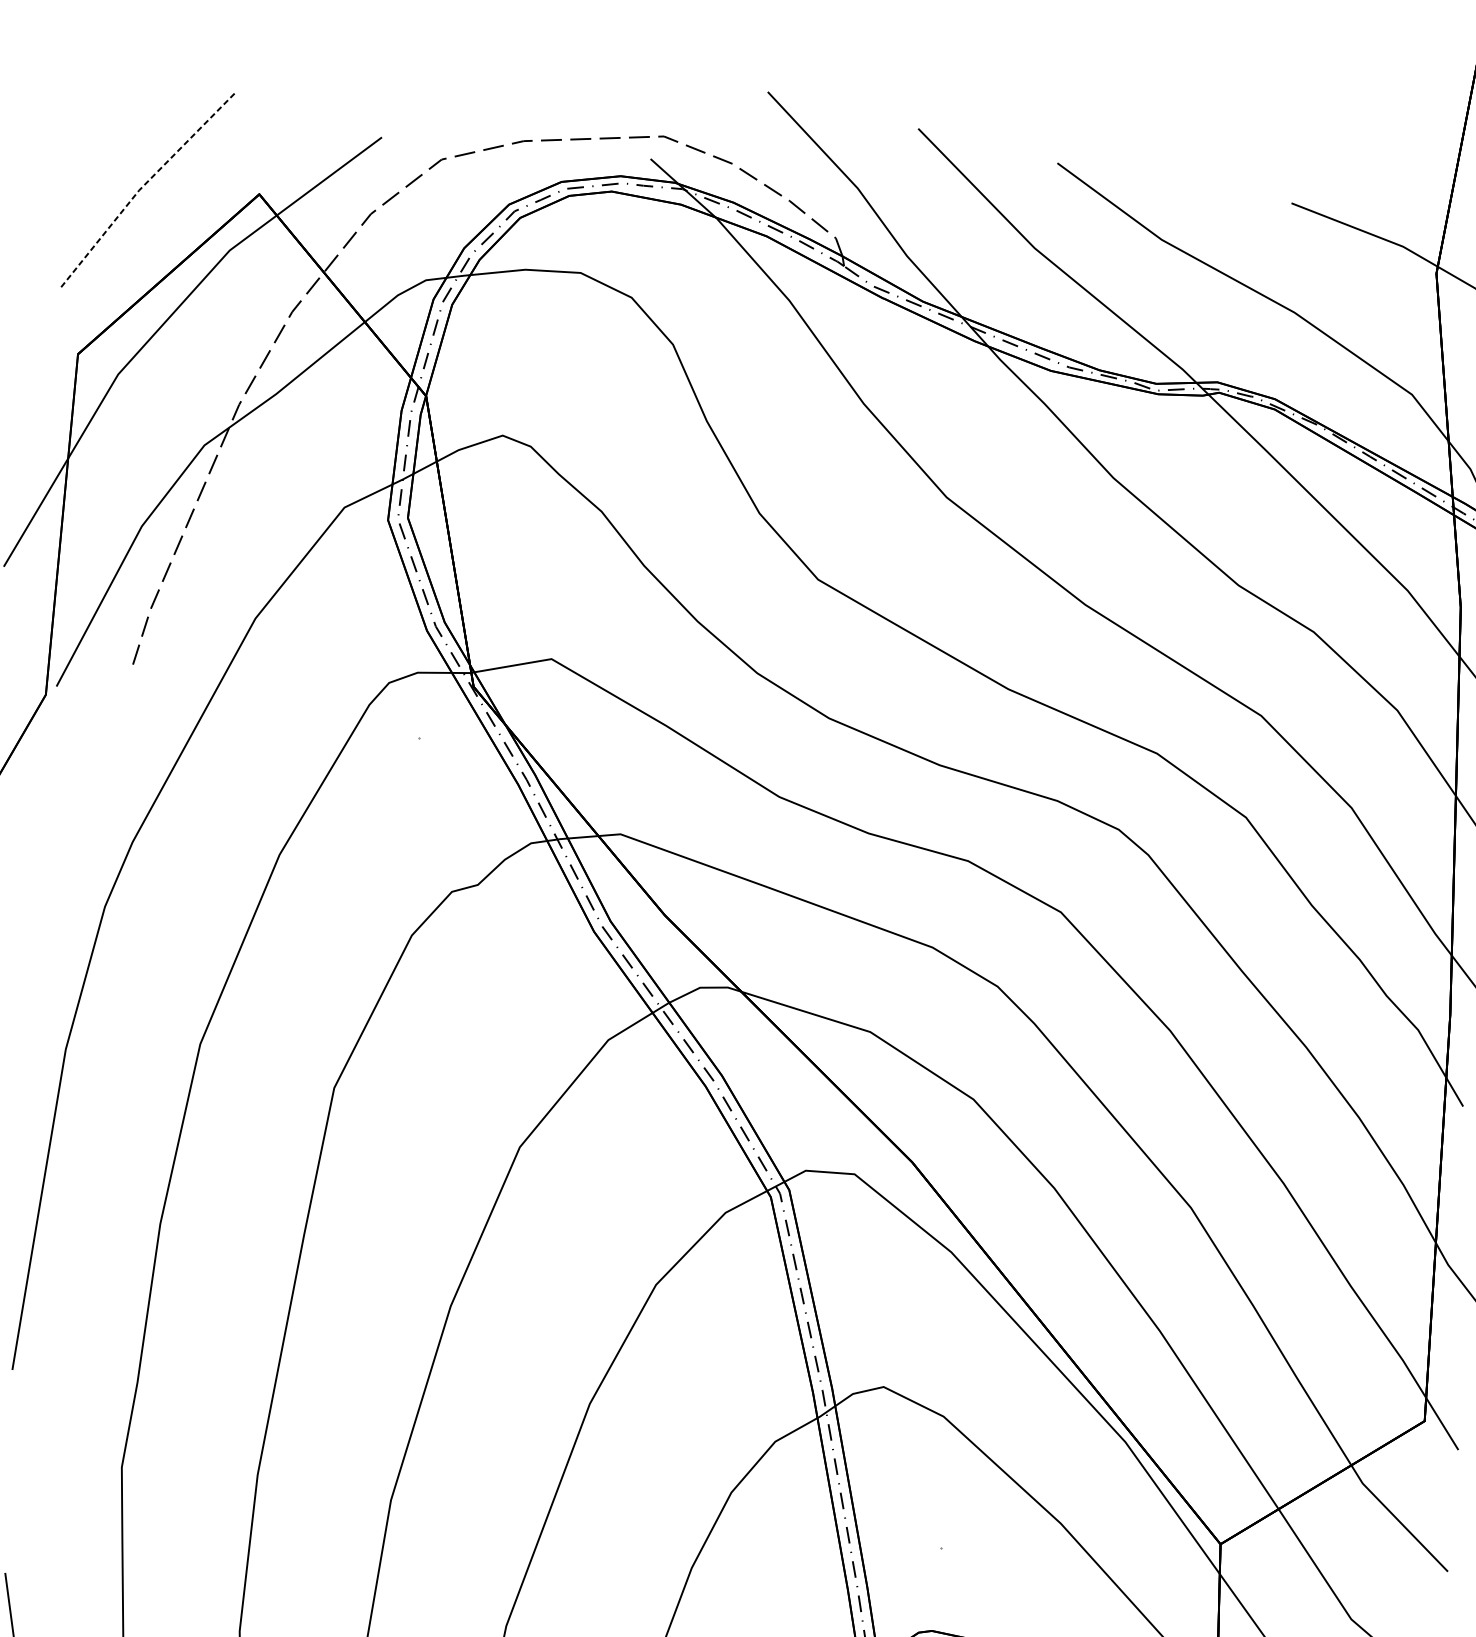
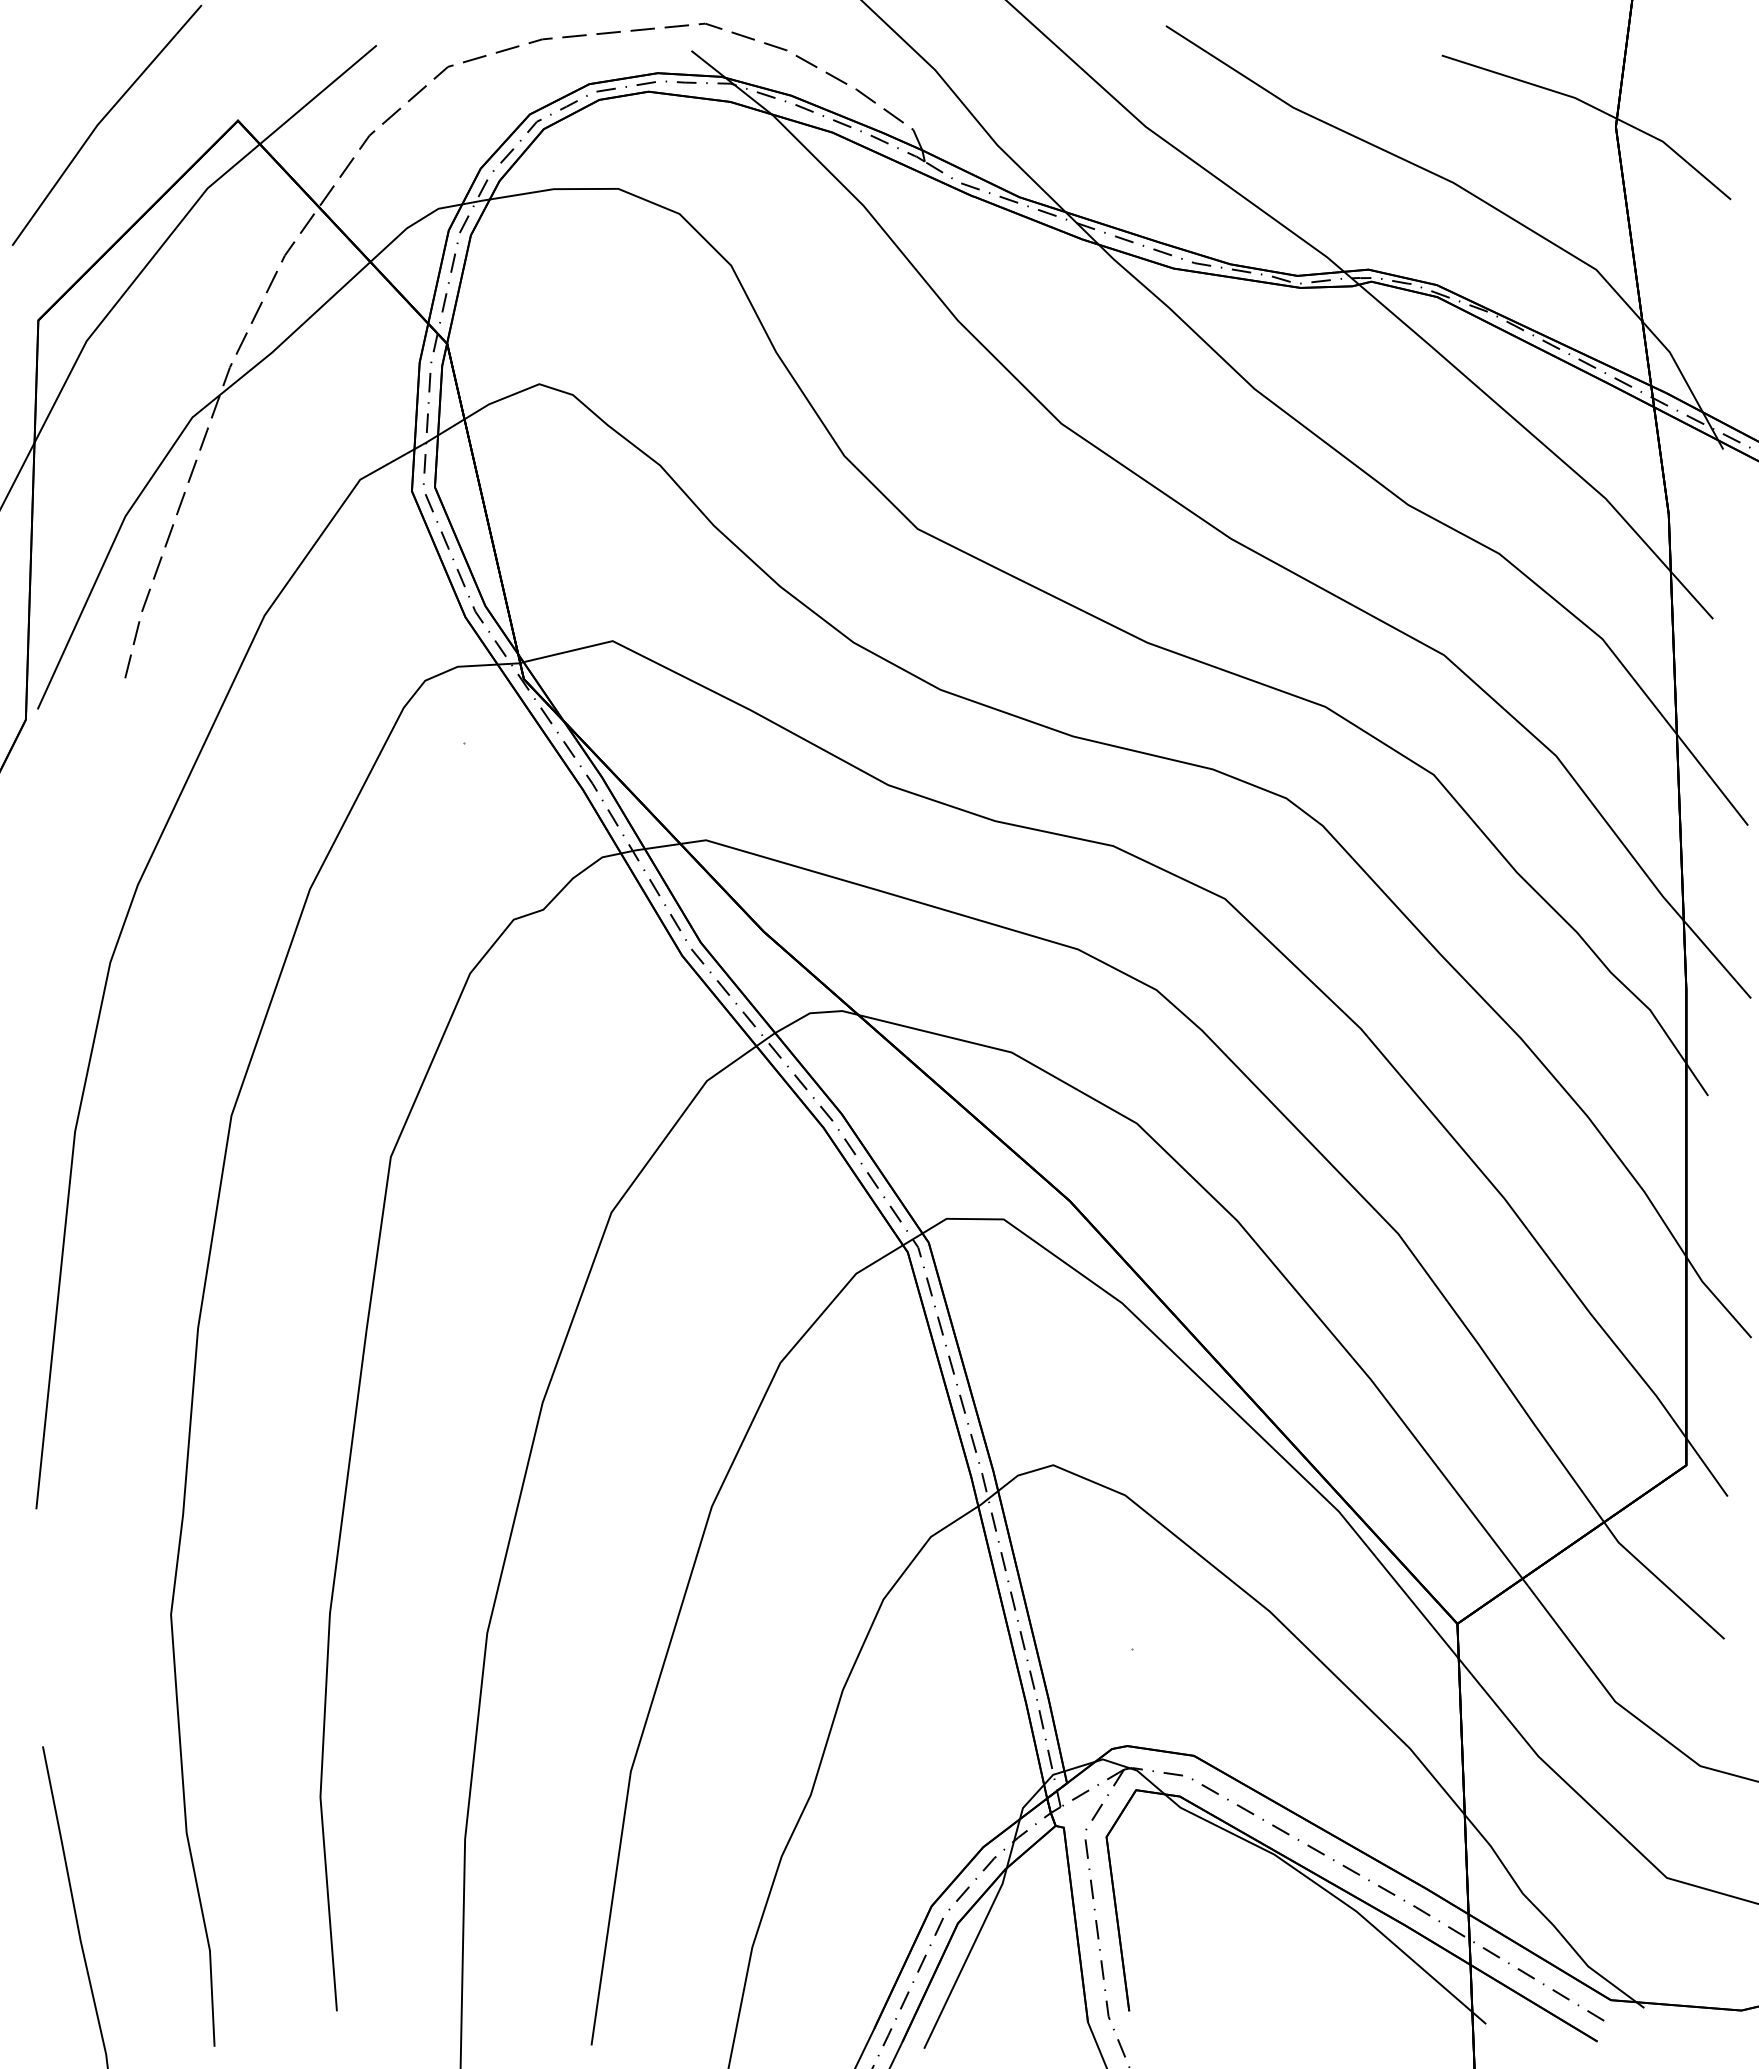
line: (141, 187) -> (100, 121), dashed -> solid

